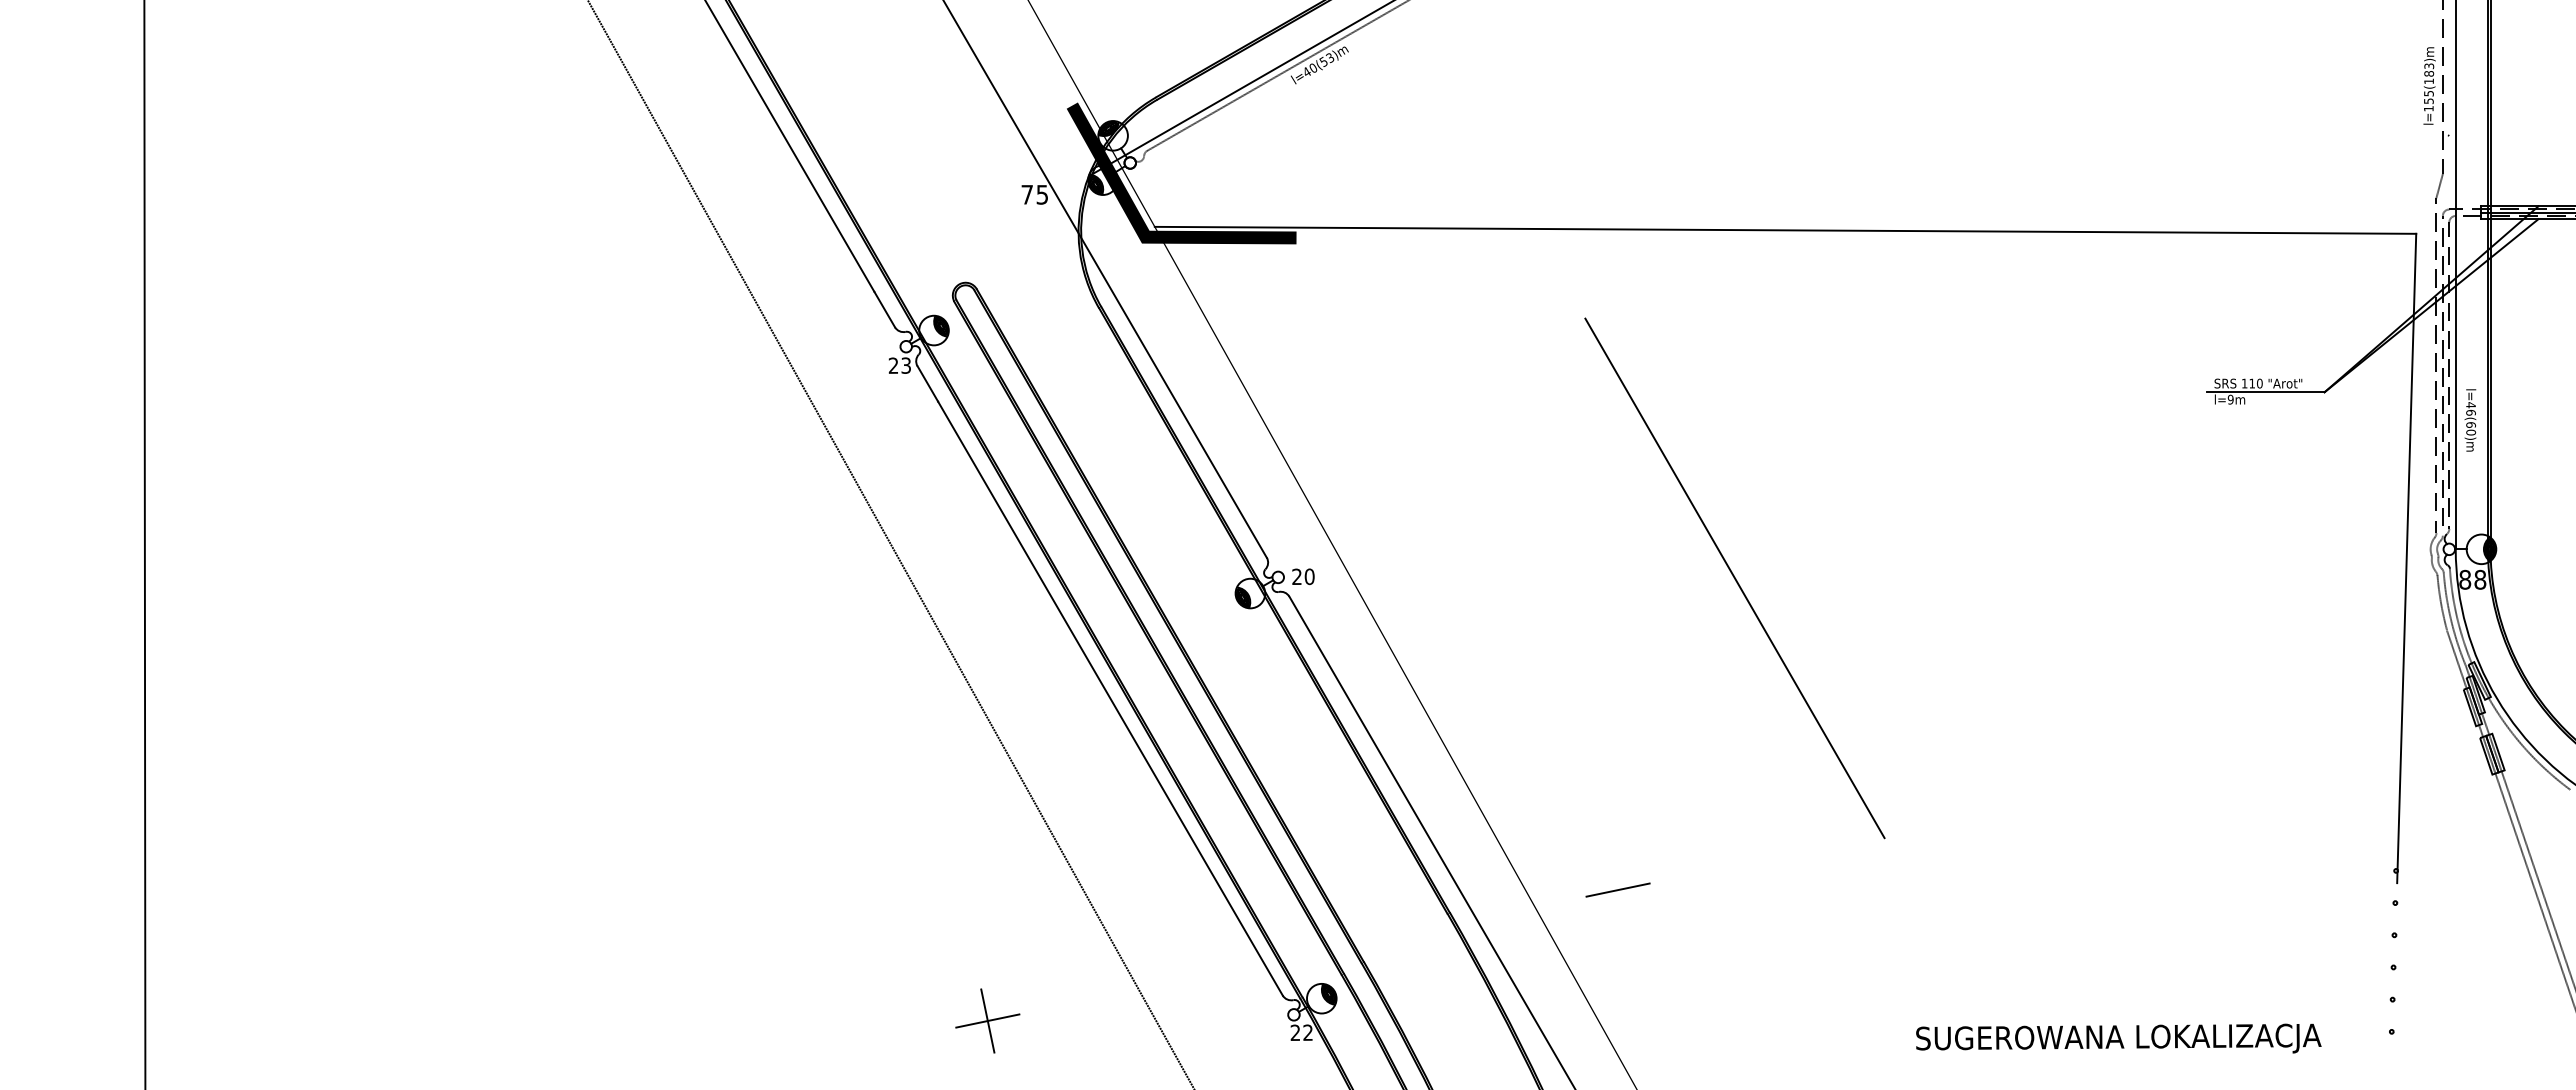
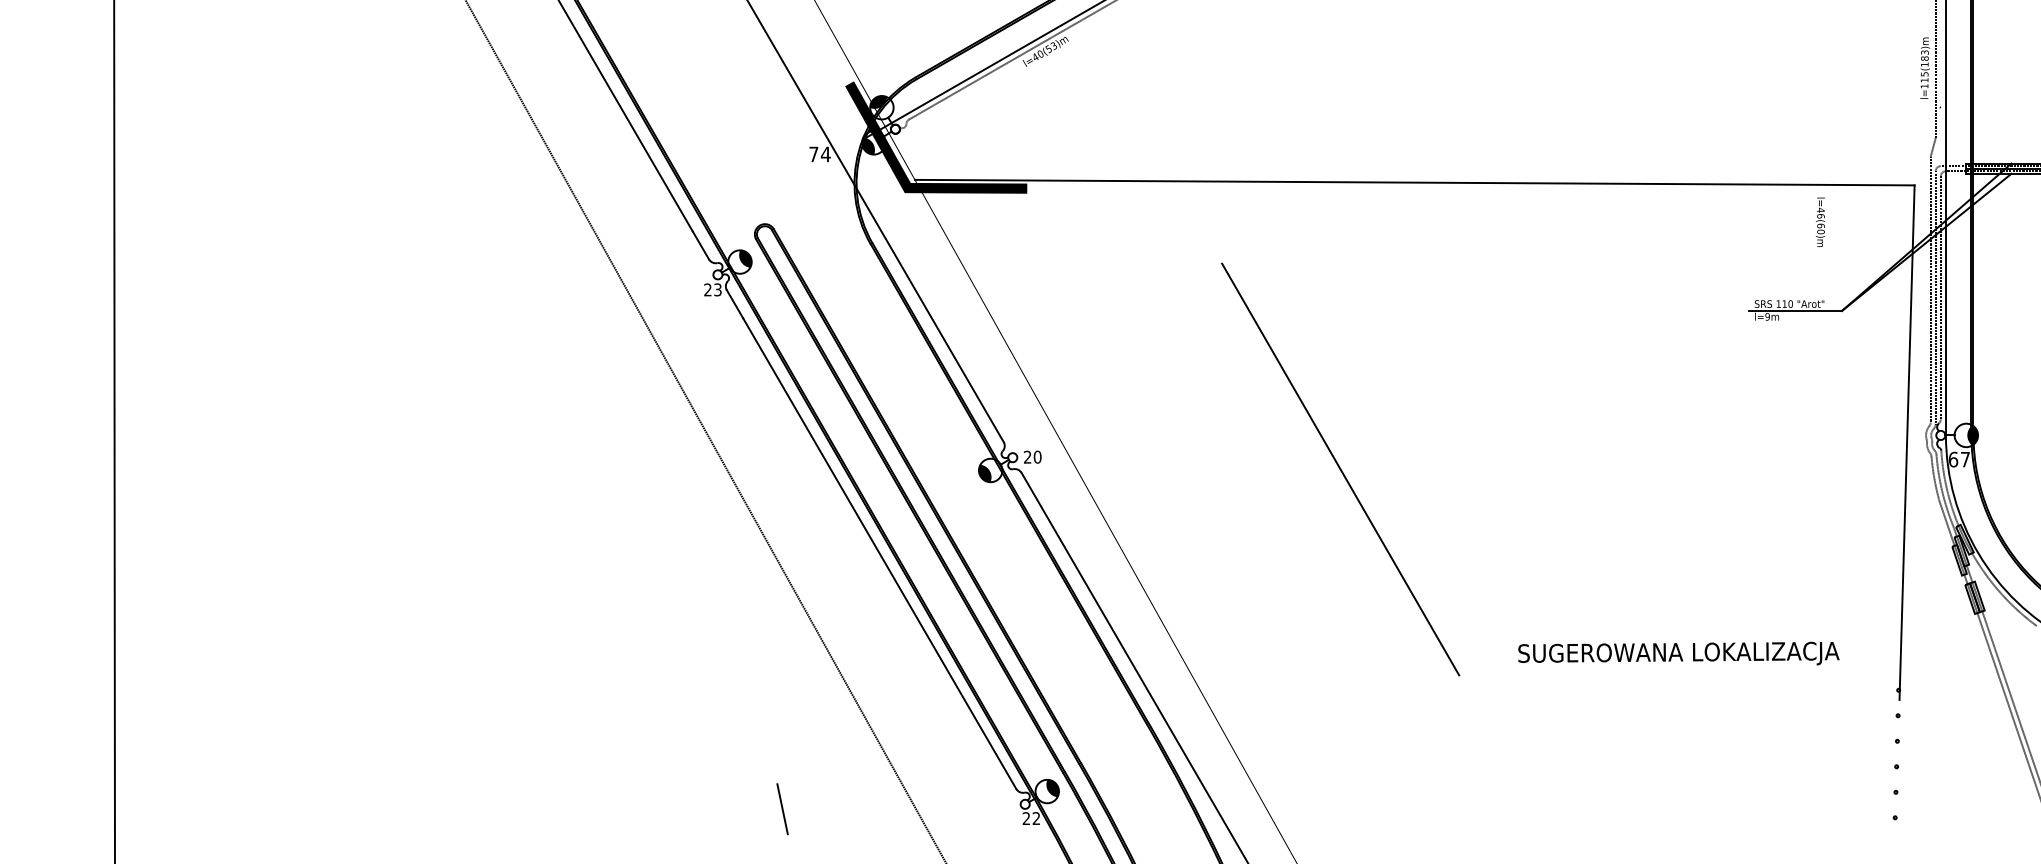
text: (2428, 101) -> (1924, 80), l=155(183)m -> l=115(183)m
text: (1042, 194) -> (825, 154), 75 -> 74
text: (2470, 420) -> (1820, 222), moved
line: (1734, 578) -> (1340, 469), moved
text: (2472, 579) -> (1959, 459), 88 -> 67
line: (1617, 889) -> (1281, 705), removed
line: (987, 1020) -> (782, 808), removed
text: (2118, 1038) -> (1678, 653), moved

